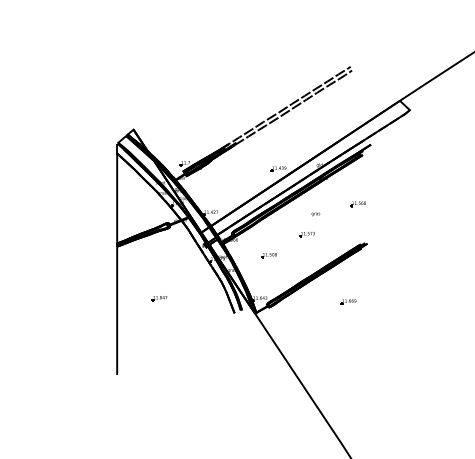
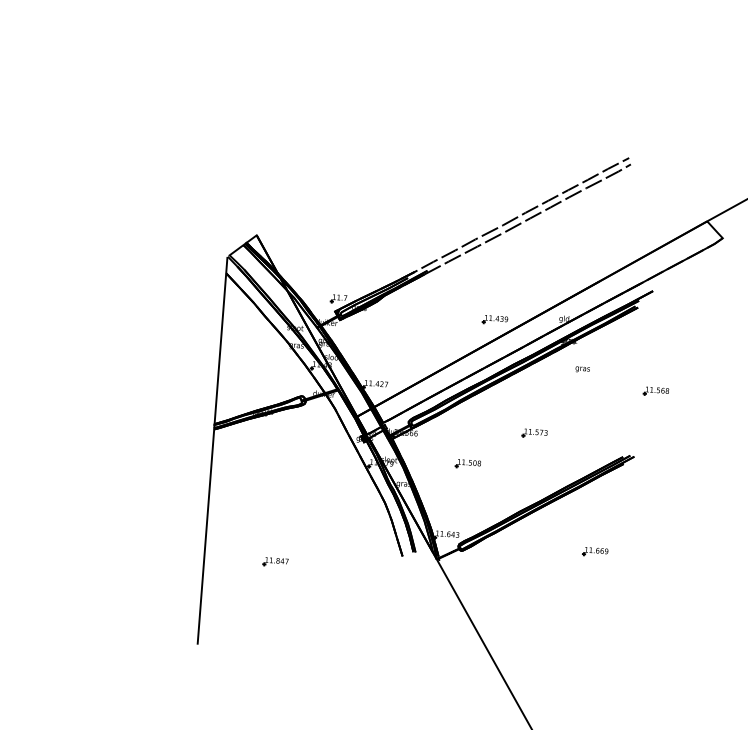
part: (357, 204) -> (654, 392), moved
text: (315, 214) -> (582, 369), moved
part: (159, 298) -> (275, 562), moved

